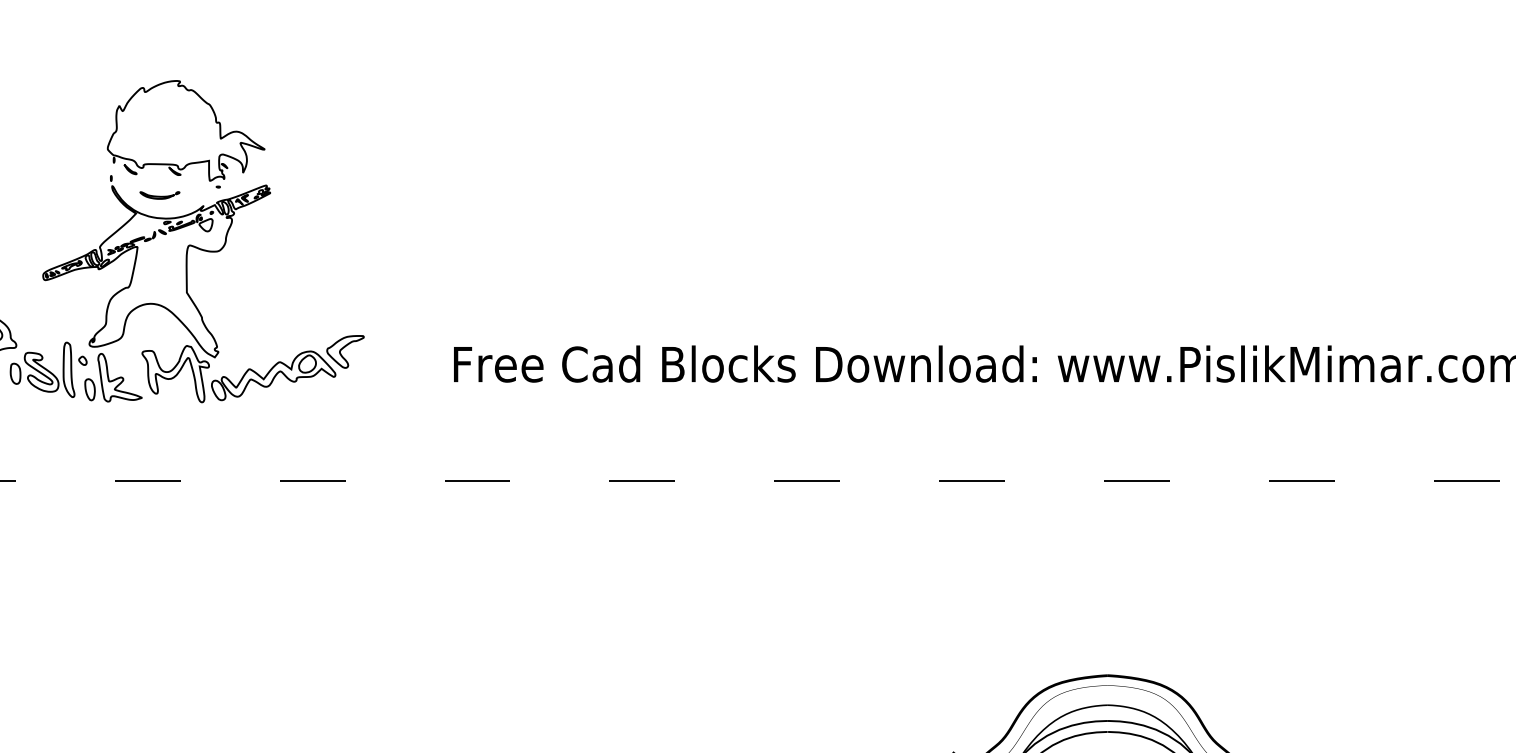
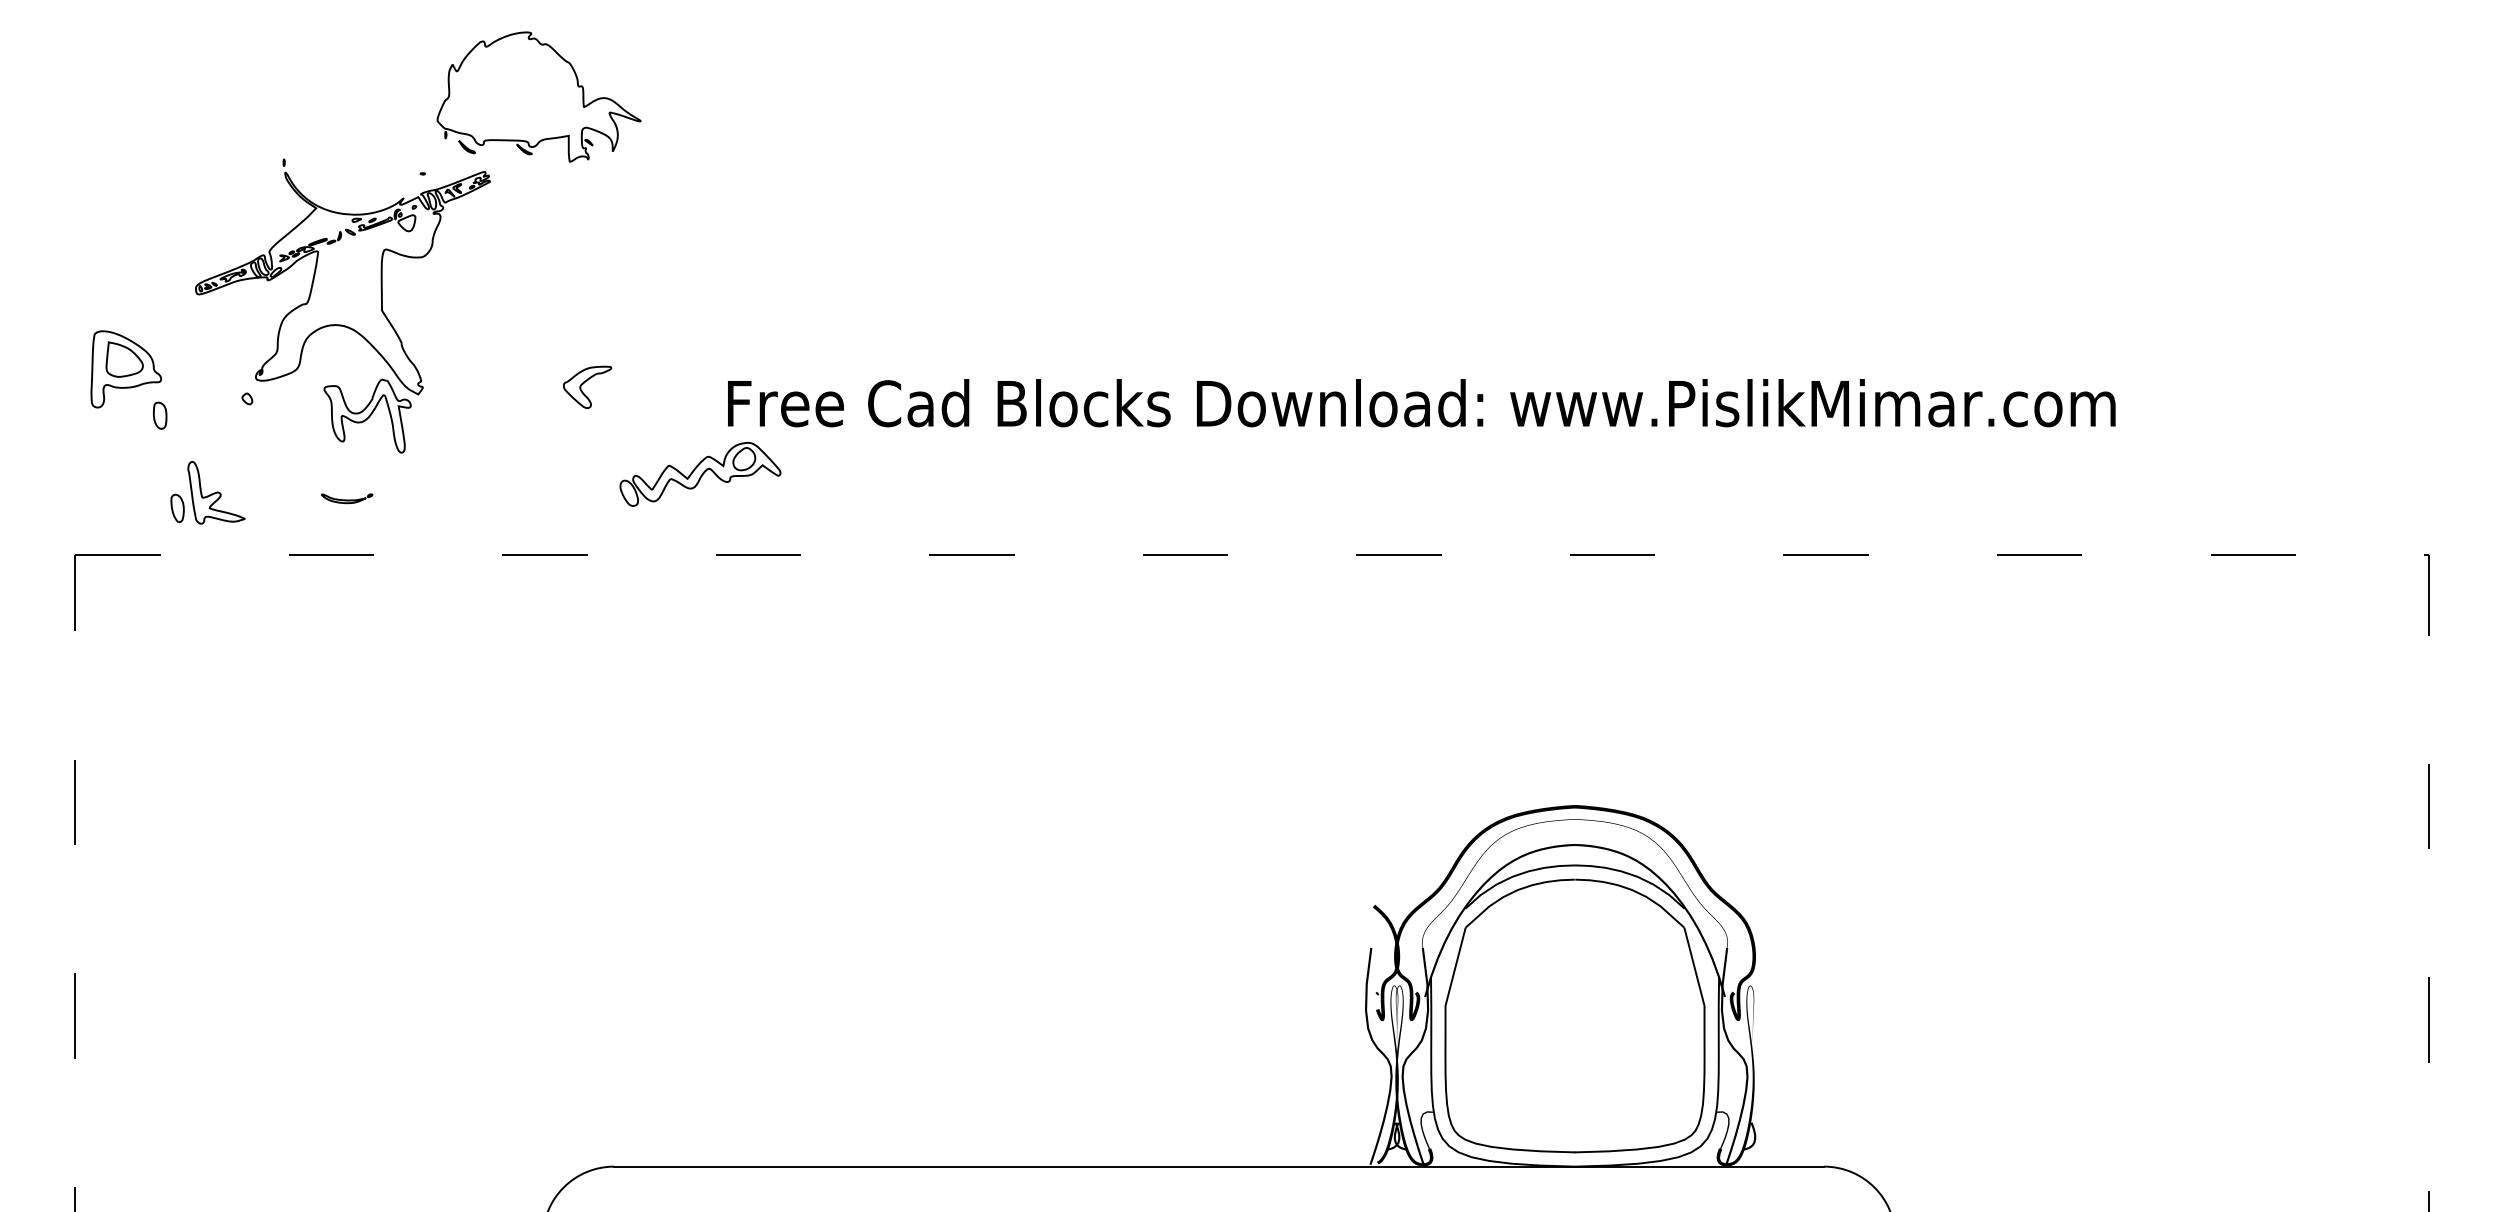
part: (185, 130) -> (538, 96), moved
part: (160, 195) -> (347, 498), moved
part: (49, 369) -> (204, 410), removed
part: (273, 375) -> (700, 473), moved
part: (113, 377) -> (207, 492), moved

